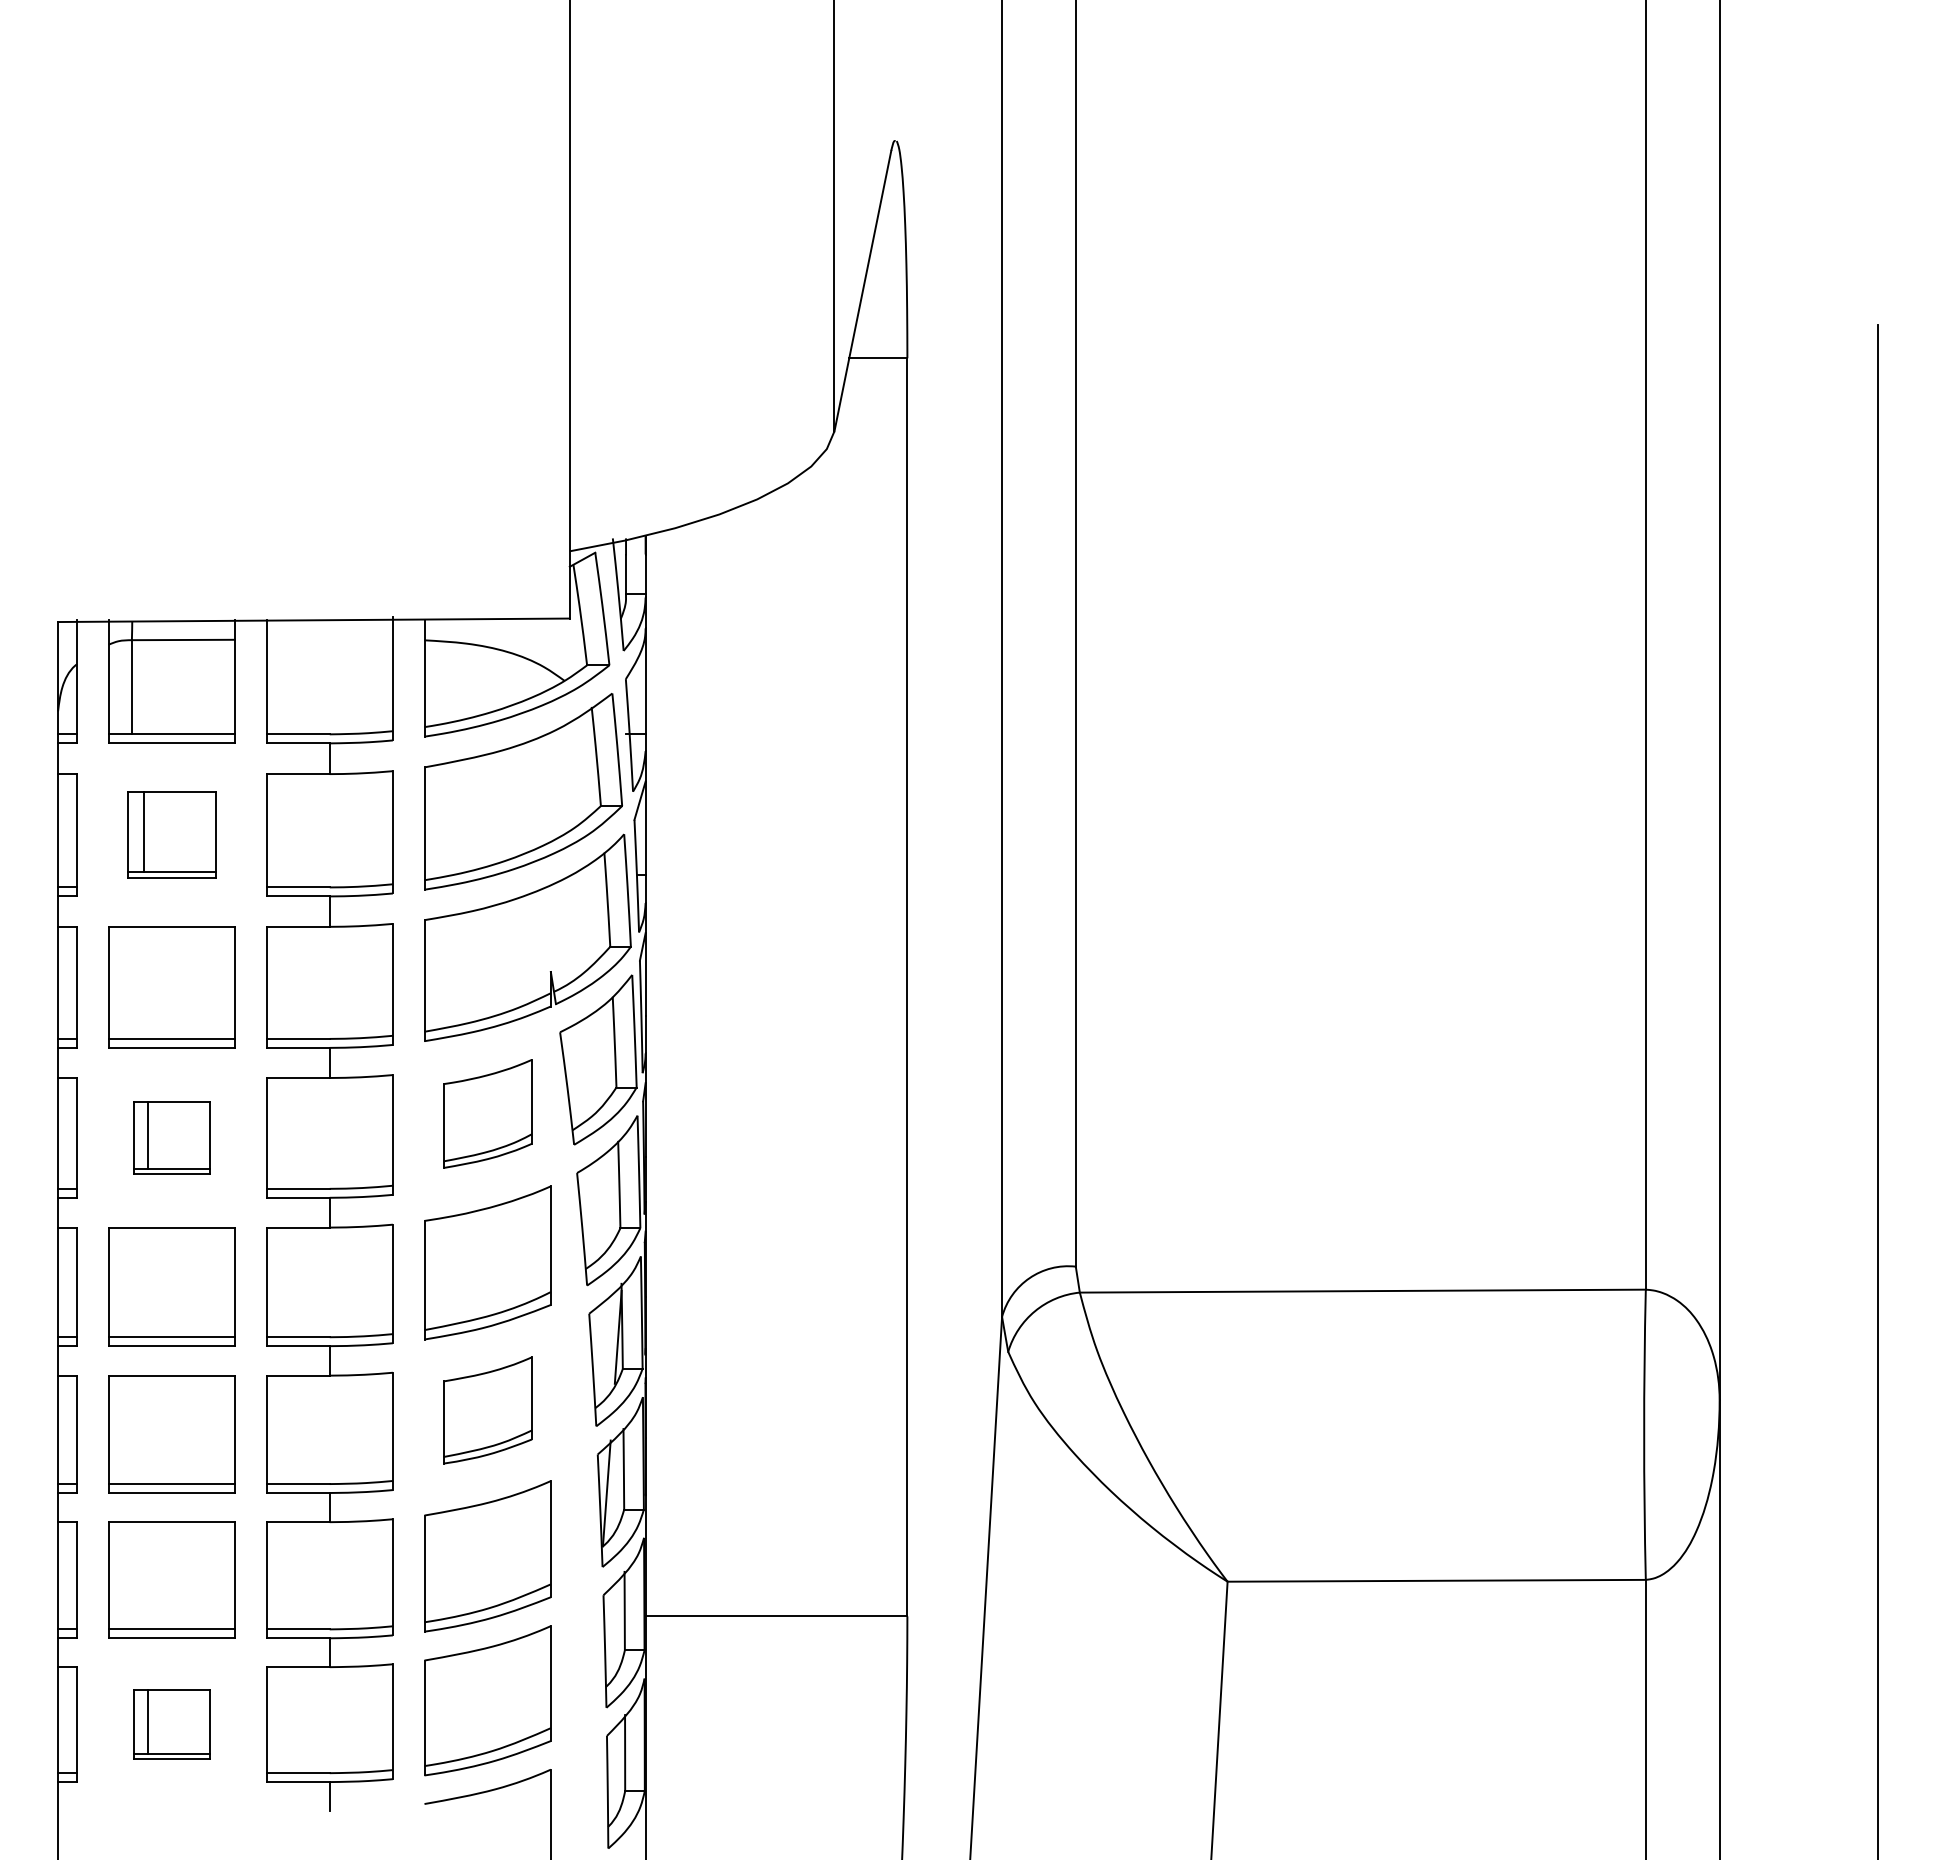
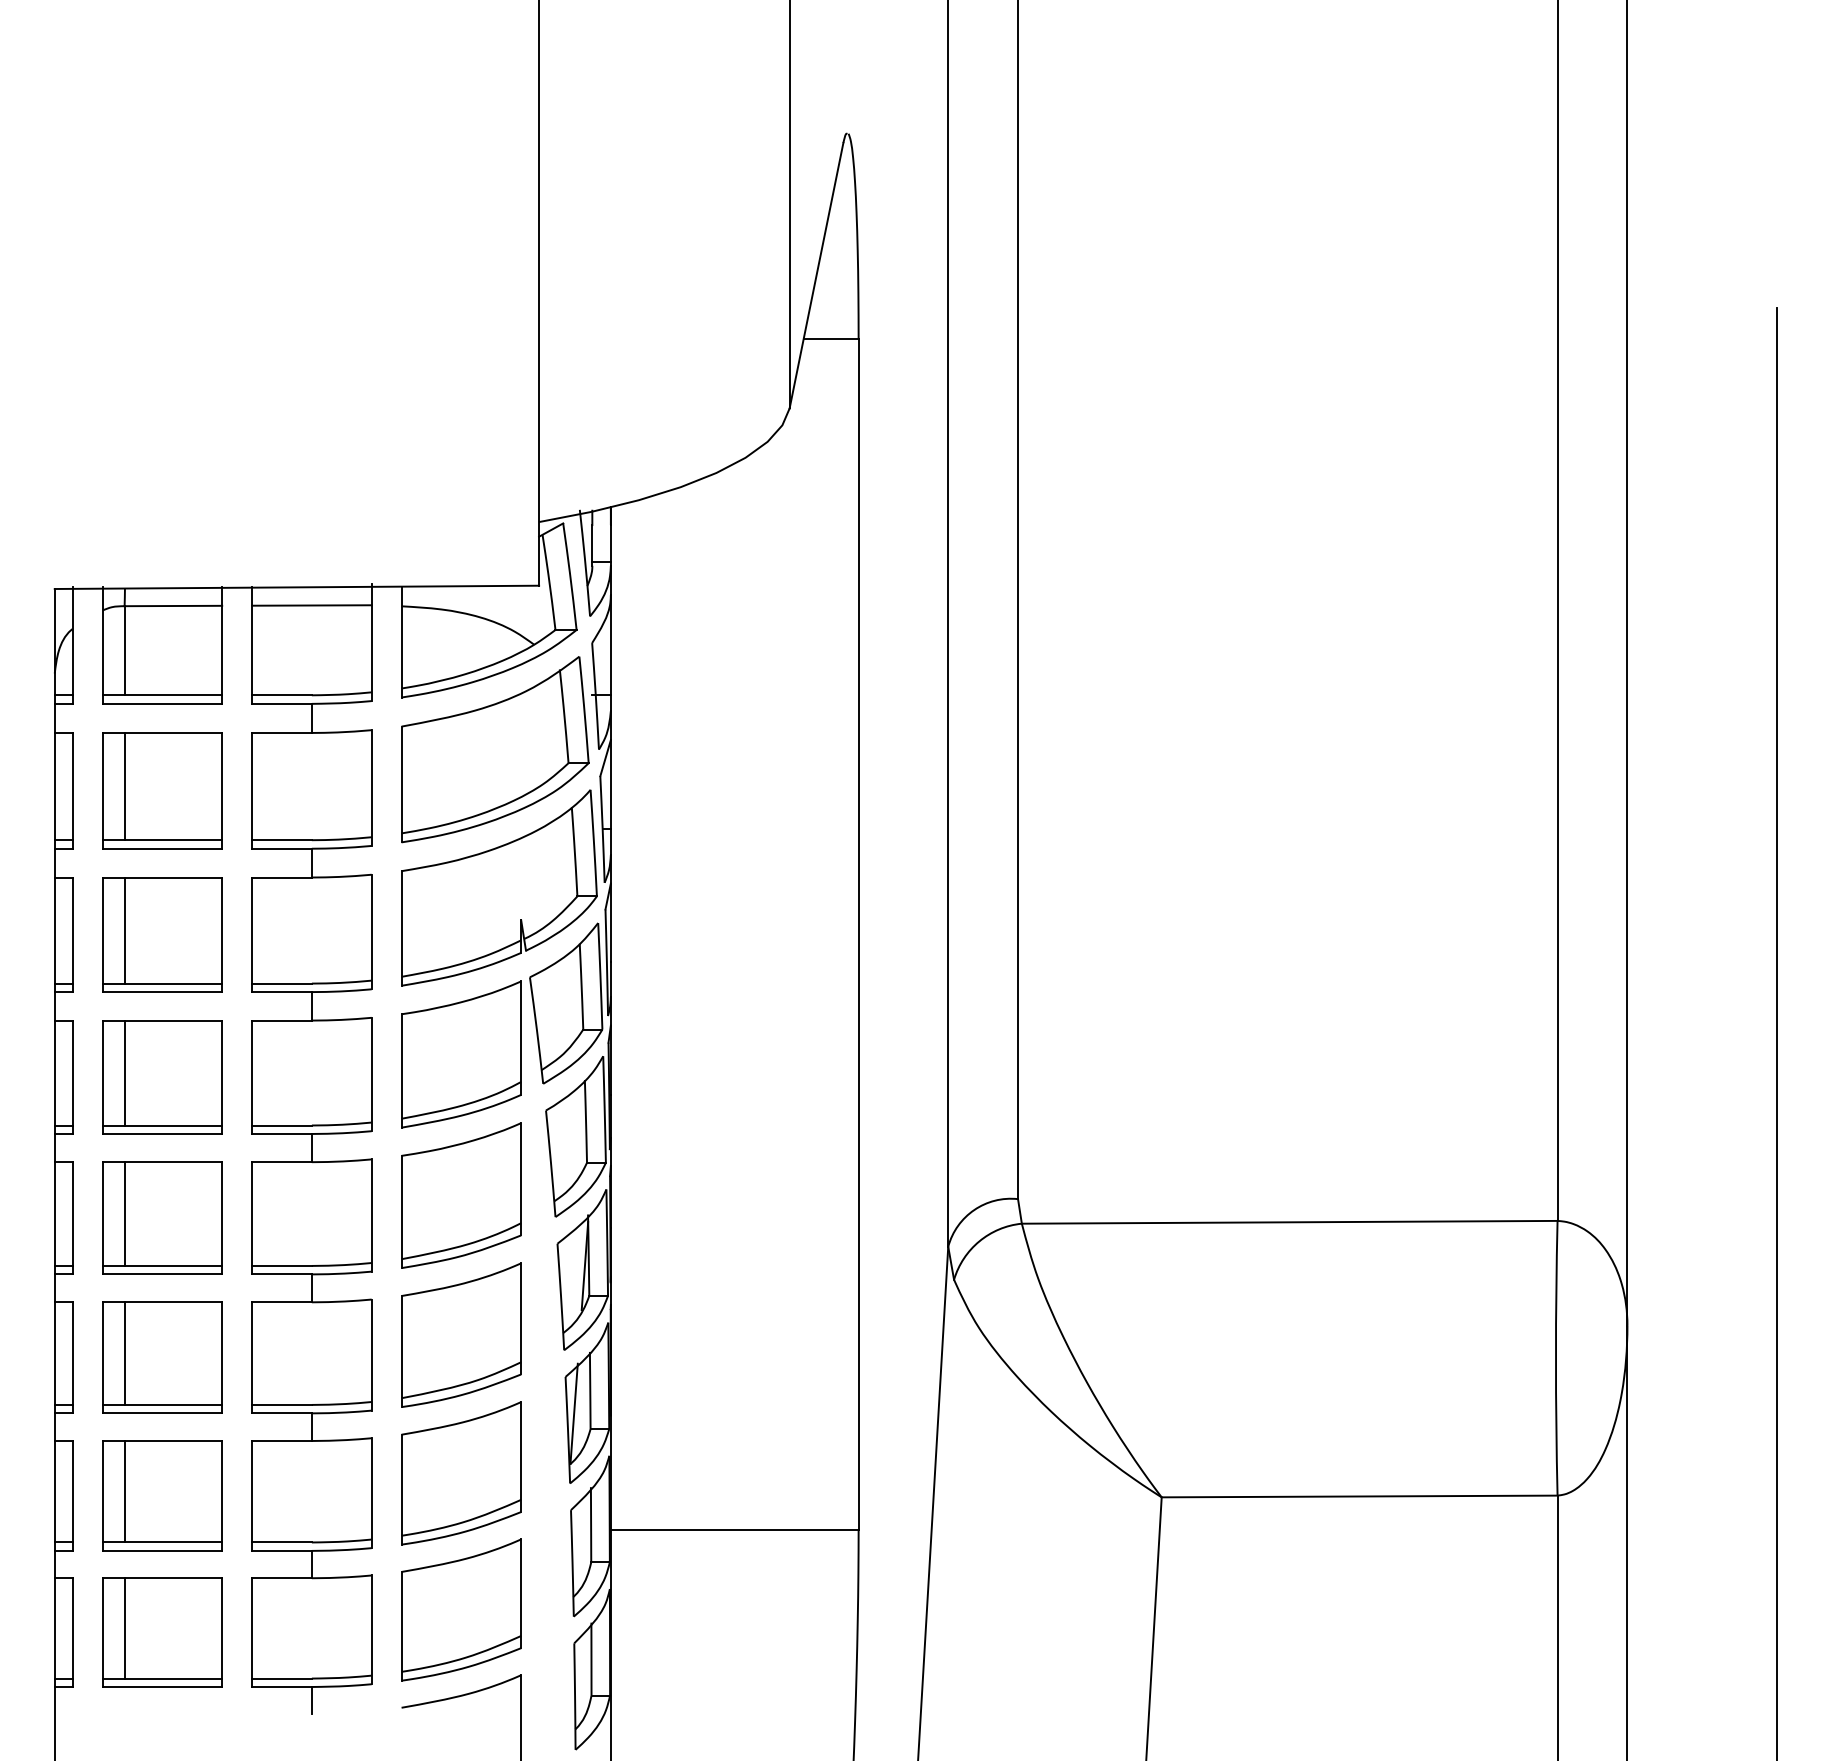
line: (329, 639) -> (311, 605), added
part: (171, 834) -> (162, 790), size x1.43
line: (131, 982) -> (124, 930), added
part: (487, 1113) -> (461, 1054), size x1.43
part: (171, 1137) -> (162, 1076), size x1.67
line: (131, 1282) -> (124, 1214), added
part: (487, 1410) -> (461, 1335), size x1.43
line: (131, 1429) -> (124, 1353), added
line: (131, 1575) -> (124, 1491), added
part: (171, 1724) -> (162, 1632), size x1.67

